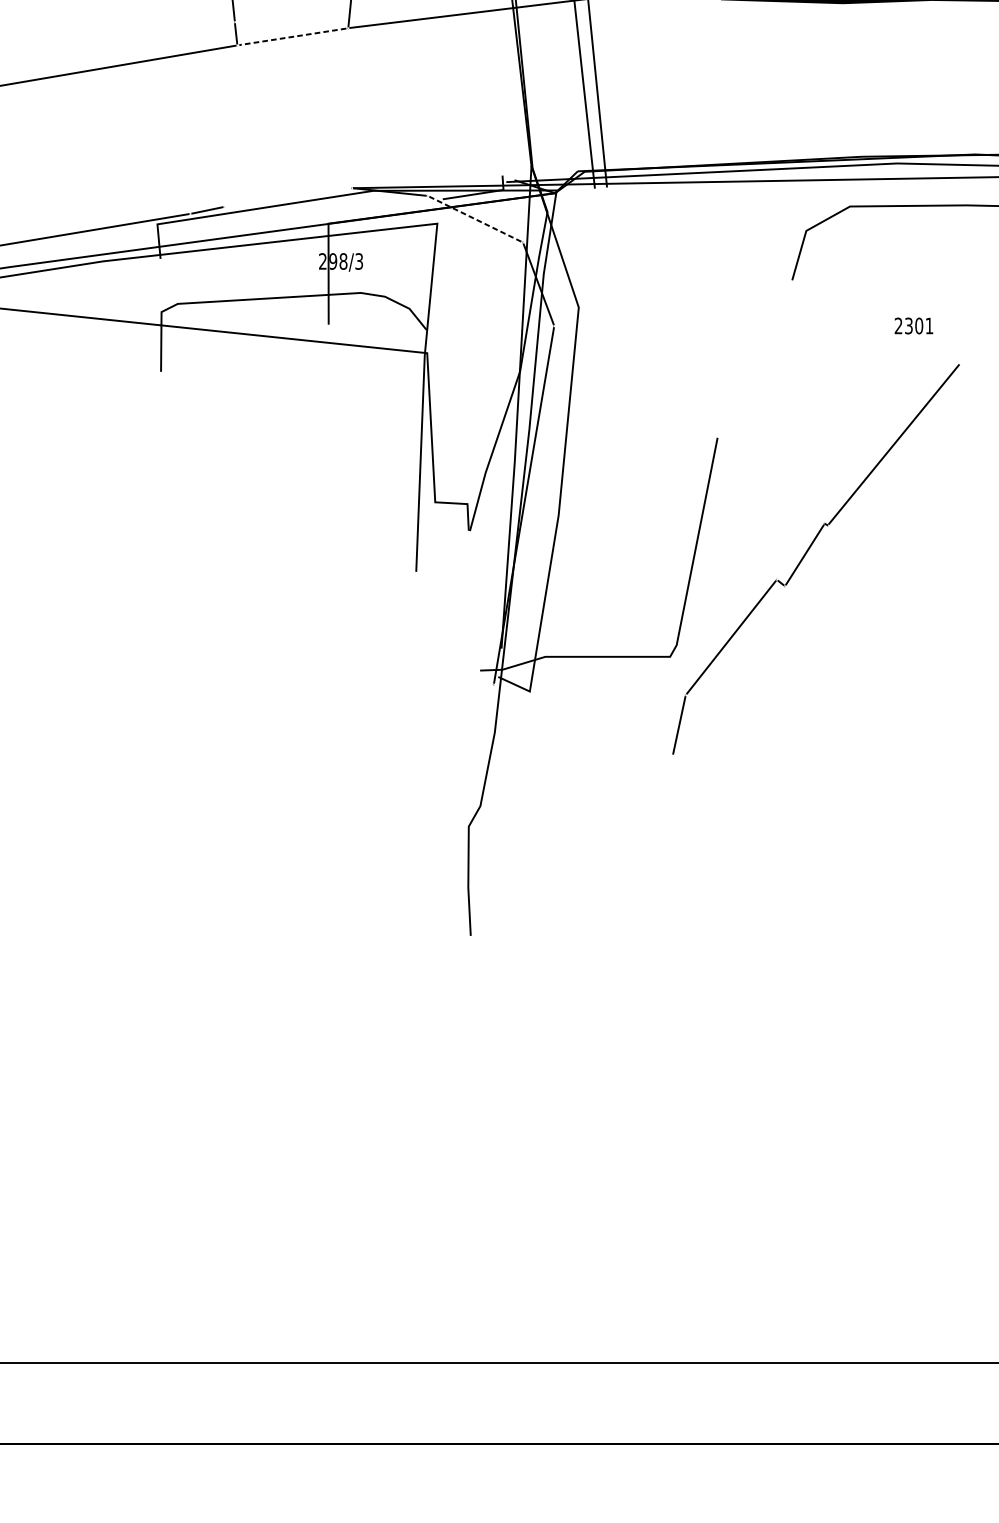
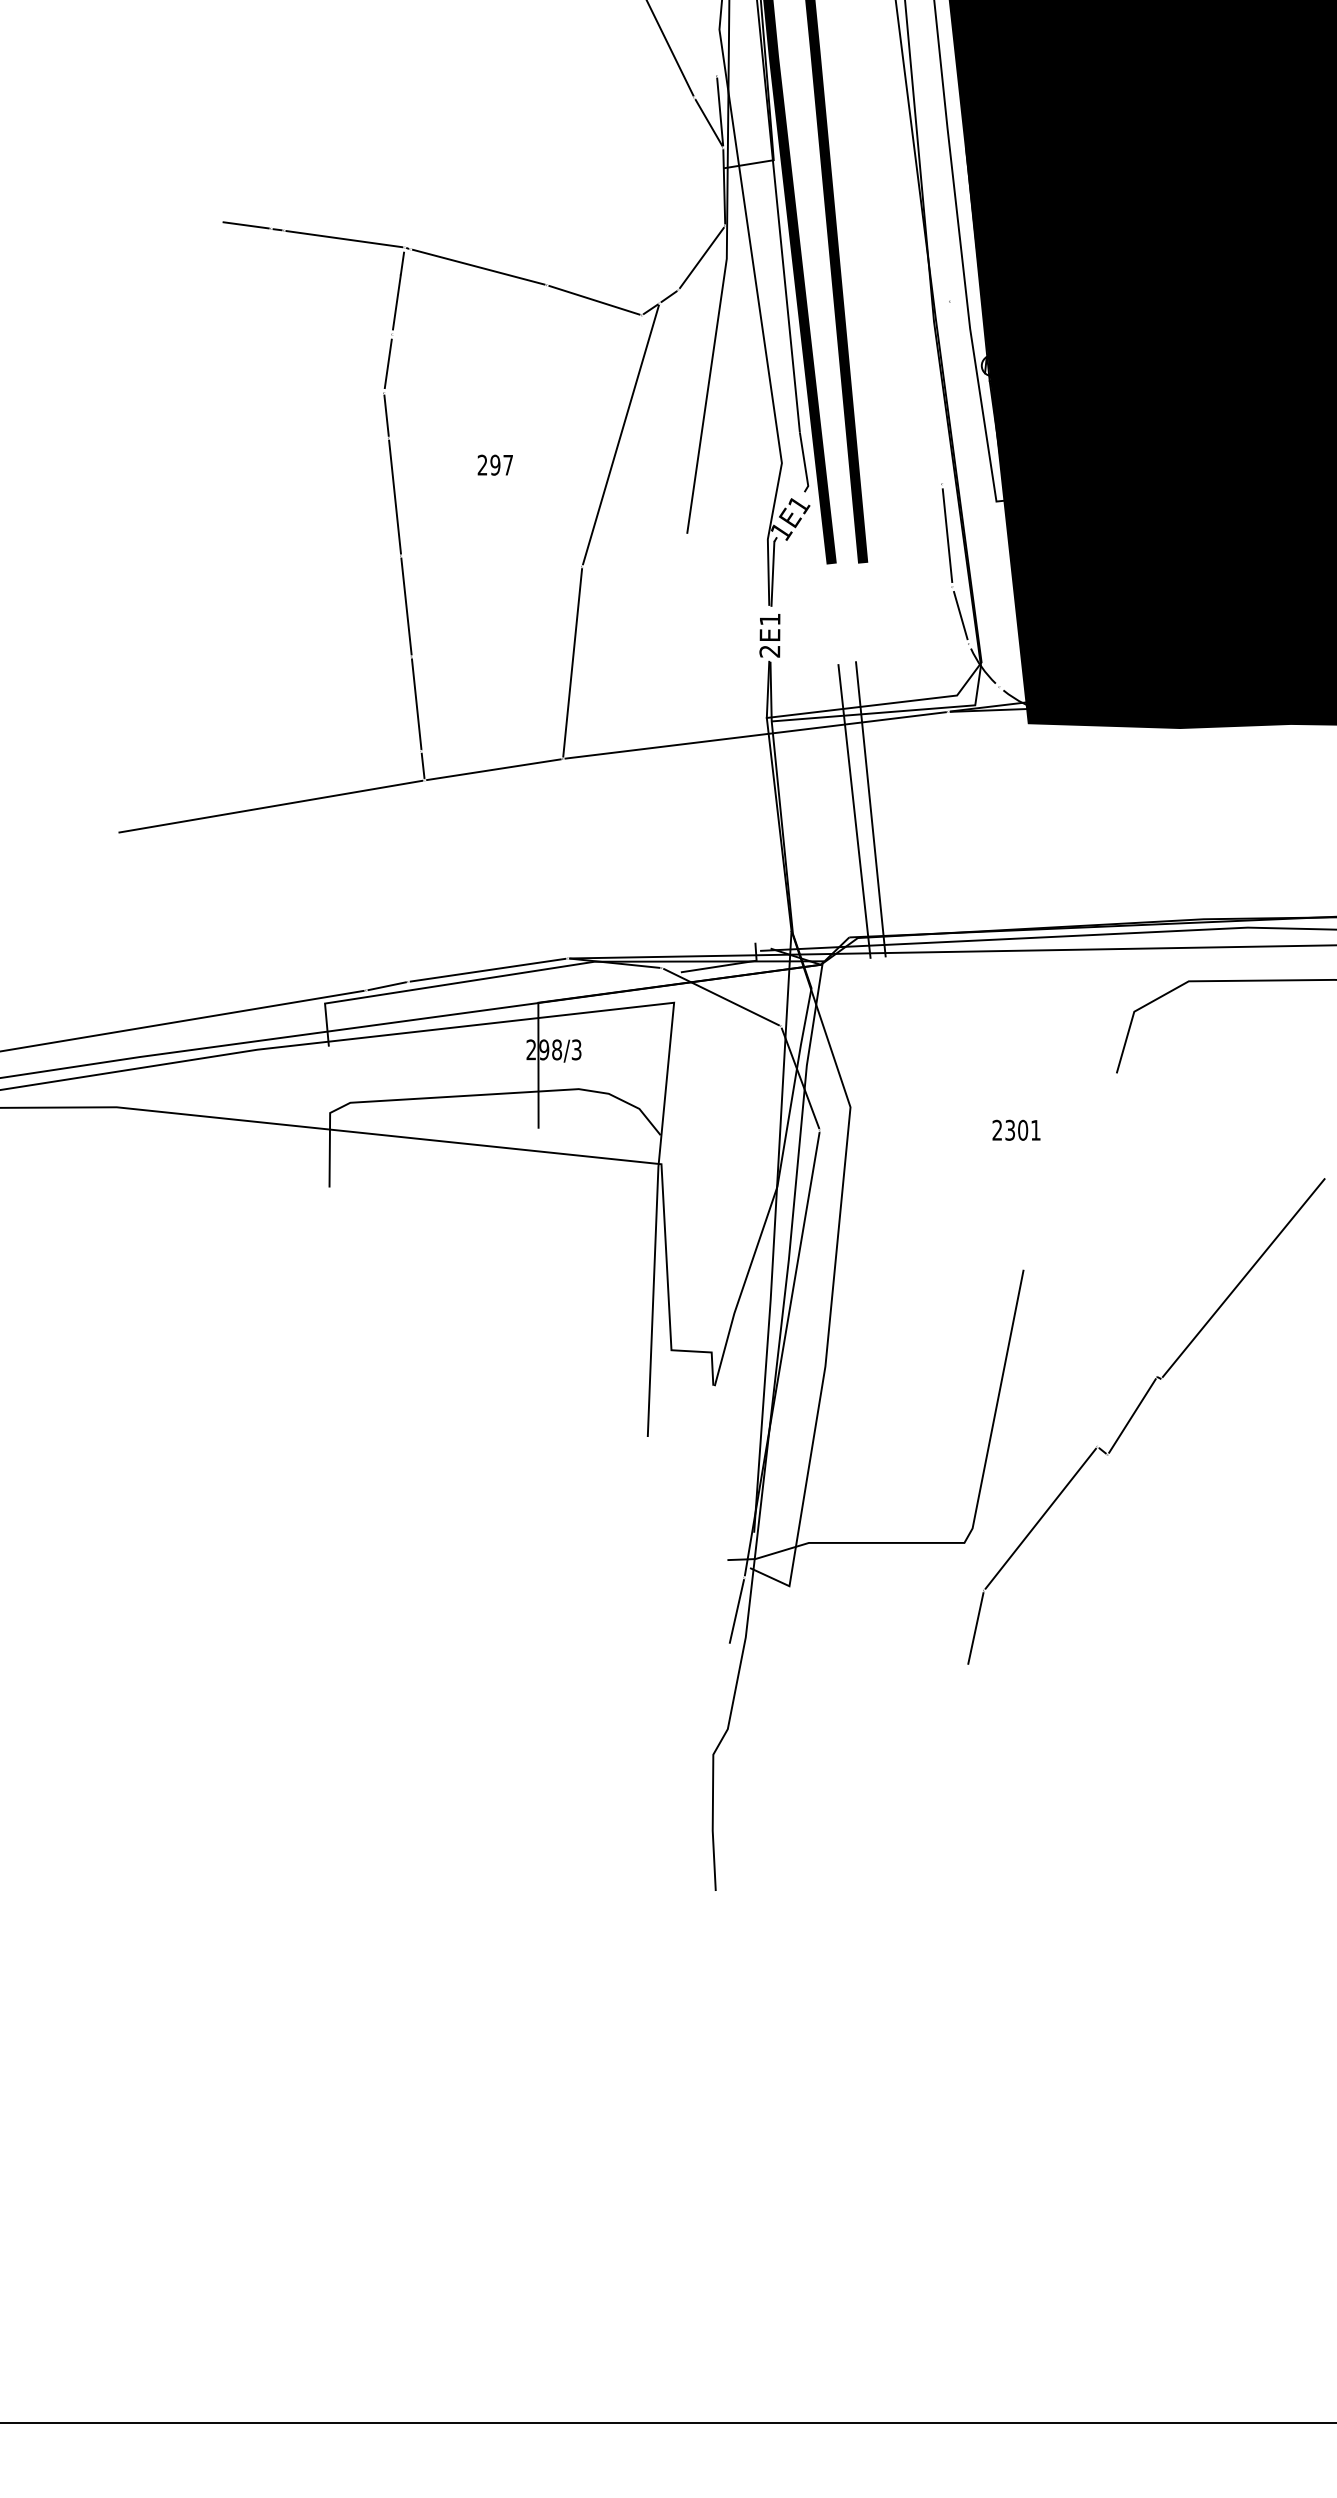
line: (292, 36) -> (493, 769), dashed -> solid
line: (287, 197) -> (487, 969), added
line: (475, 219) -> (721, 997), dashed -> solid
text: (913, 325) -> (1016, 1129), moved
line: (487, 711) -> (736, 1611), added

